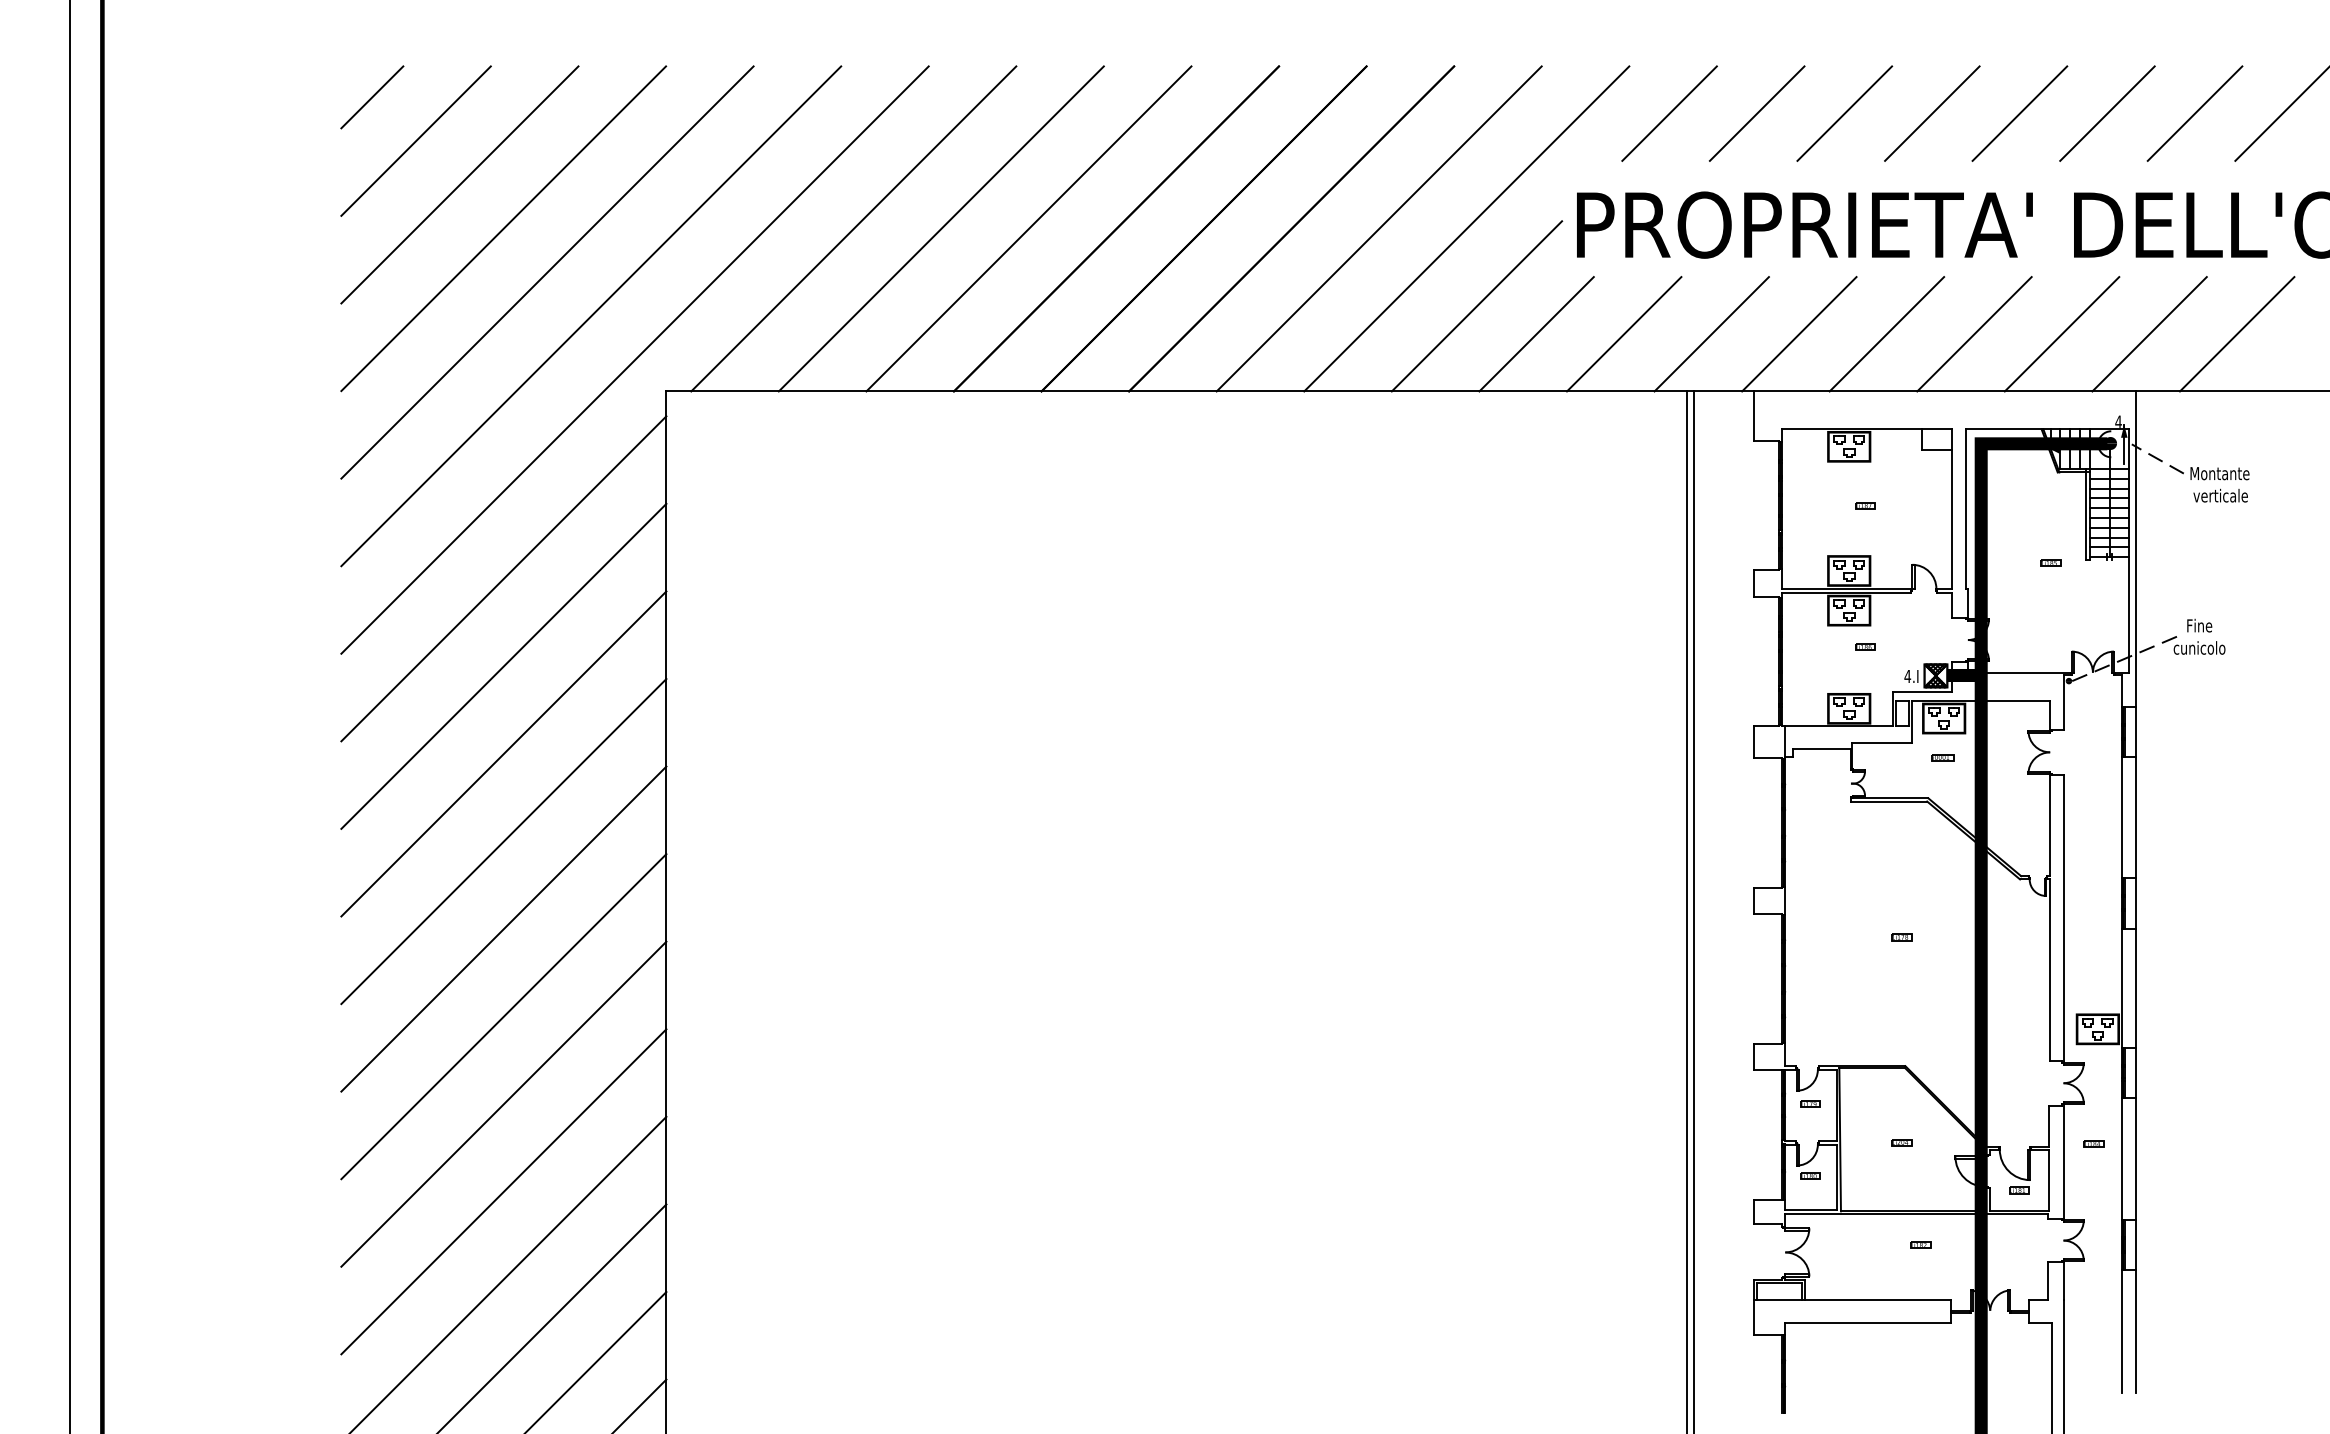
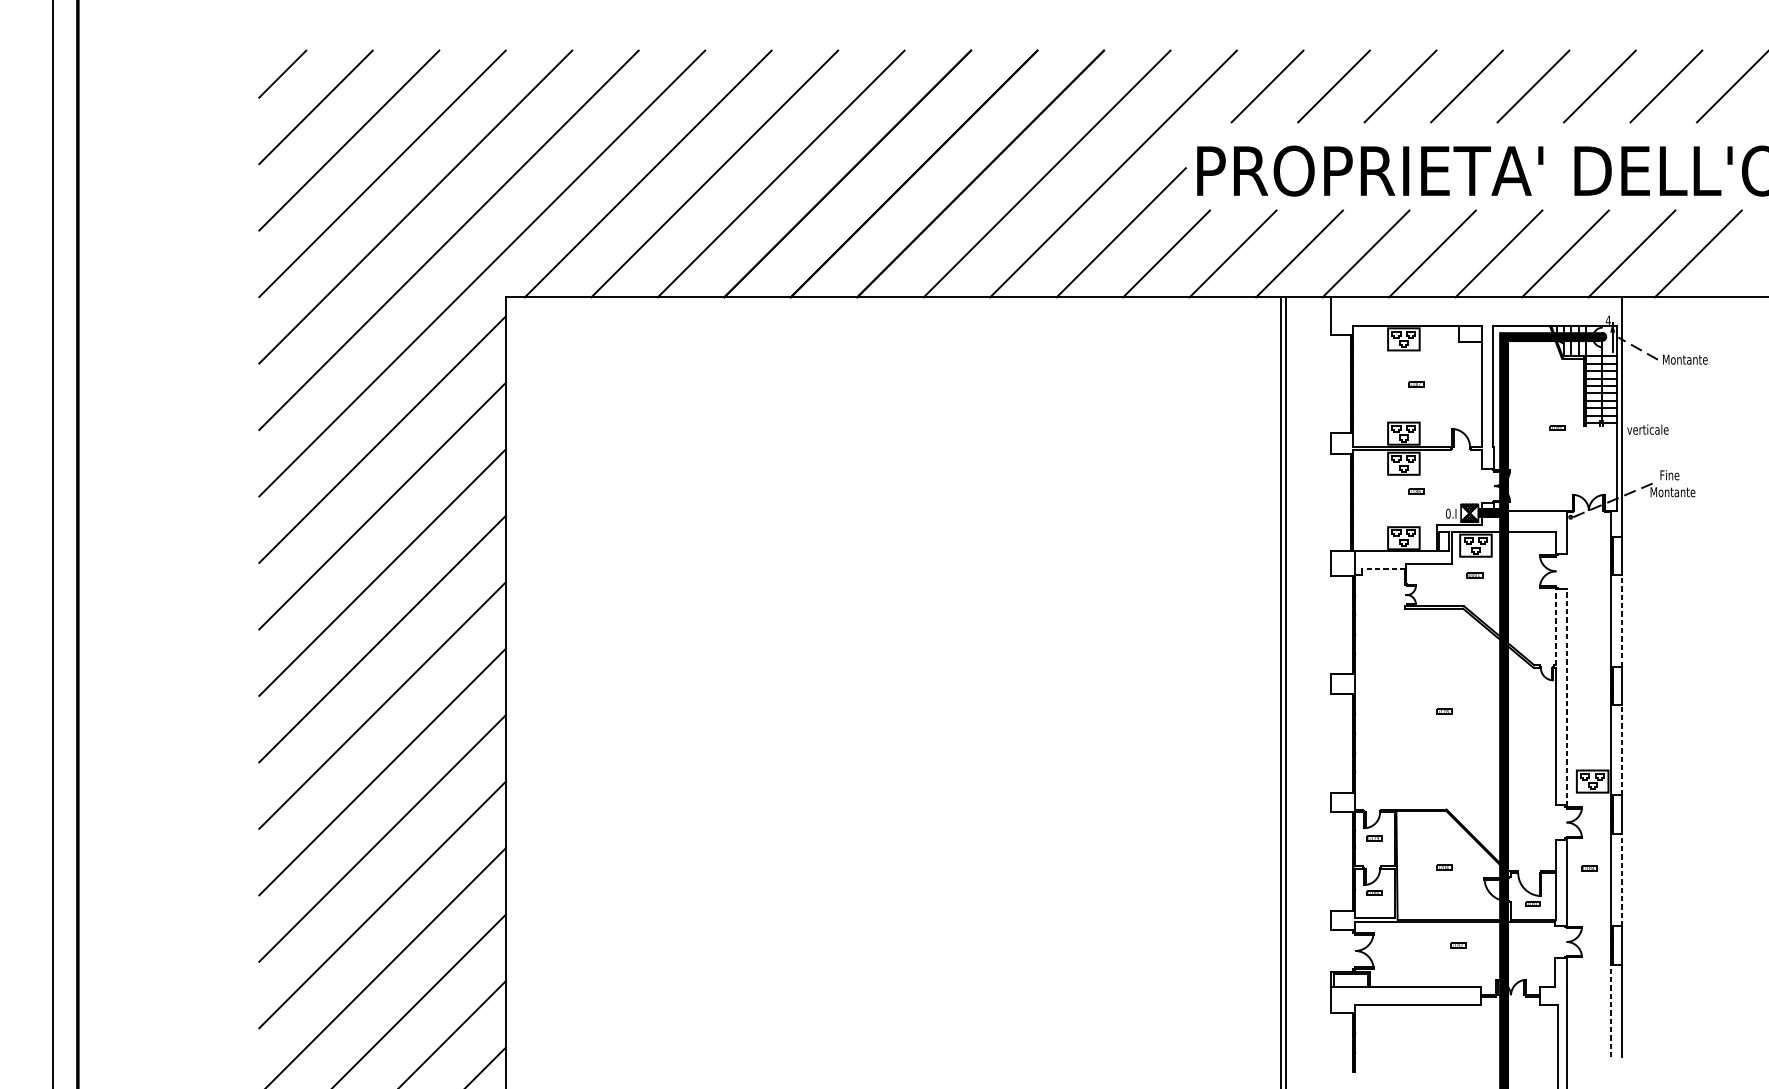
text: (2220, 495) -> (1647, 429), moved
text: (2203, 647) -> (1672, 491), cunicolo -> Montante
text: (1907, 676) -> (1448, 513), 4.I -> 0.I
line: (1822, 749) -> (1383, 569), solid -> dashed
line: (2136, 817) -> (1621, 620), solid -> dashed
line: (2050, 825) -> (1556, 626), solid -> dashed
line: (2063, 918) -> (1566, 697), solid -> dashed
line: (2136, 987) -> (1621, 749), solid -> dashed
line: (2136, 1158) -> (1621, 879), solid -> dashed
line: (2121, 1331) -> (1610, 1010), solid -> dashed

